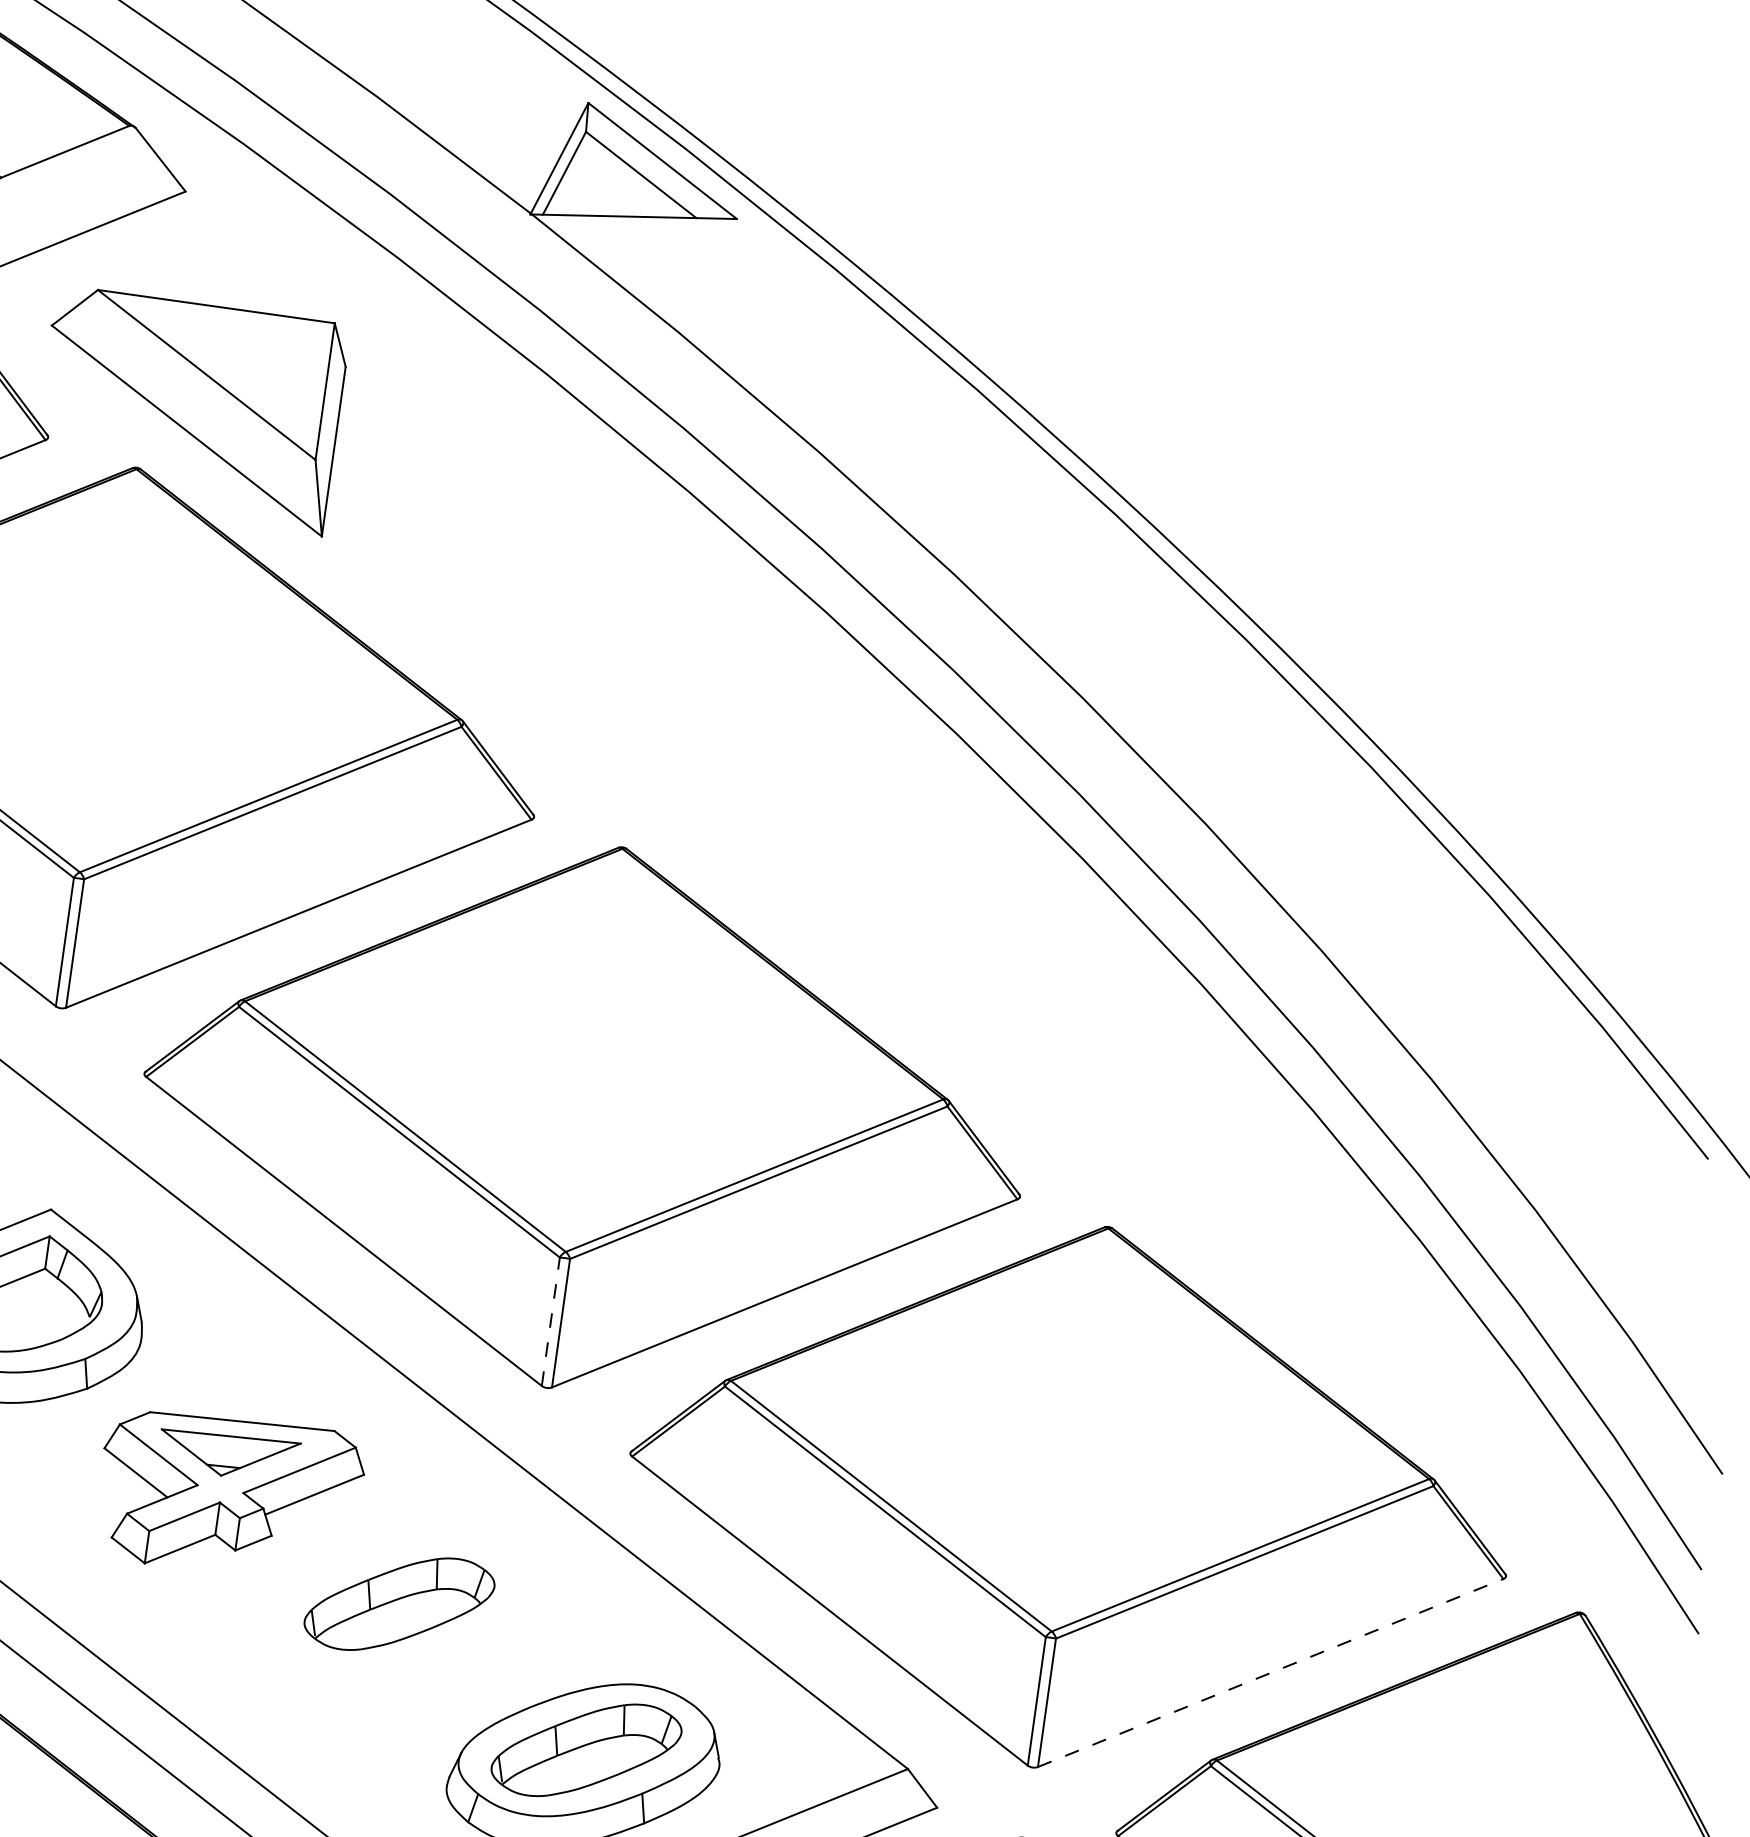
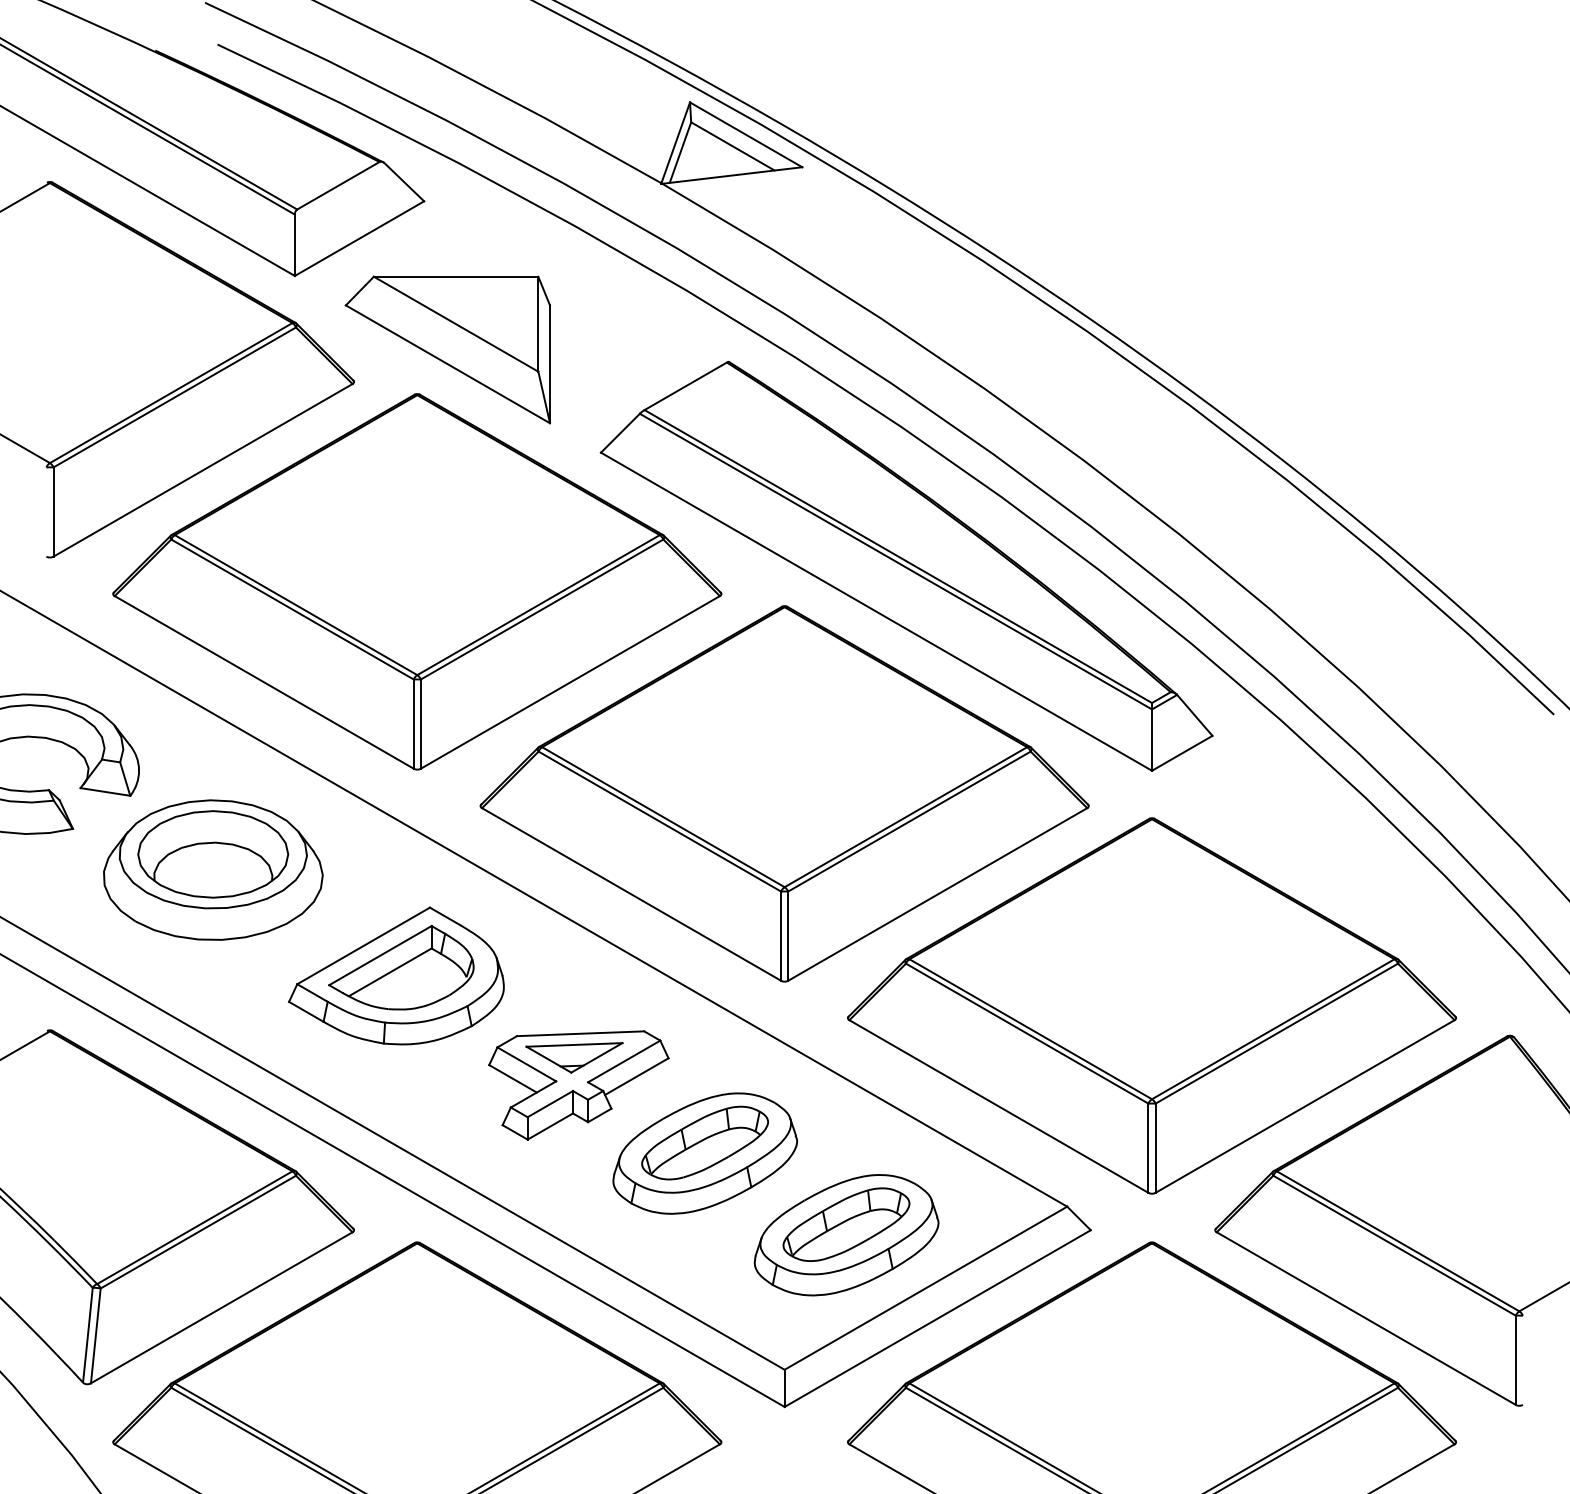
part: (806, 813) -> (906, 565), added
line: (551, 1322) -> (781, 936), dashed -> solid
part: (397, 1619) -> (705, 1153), added
line: (1271, 1673) -> (1305, 1106), dashed -> solid

